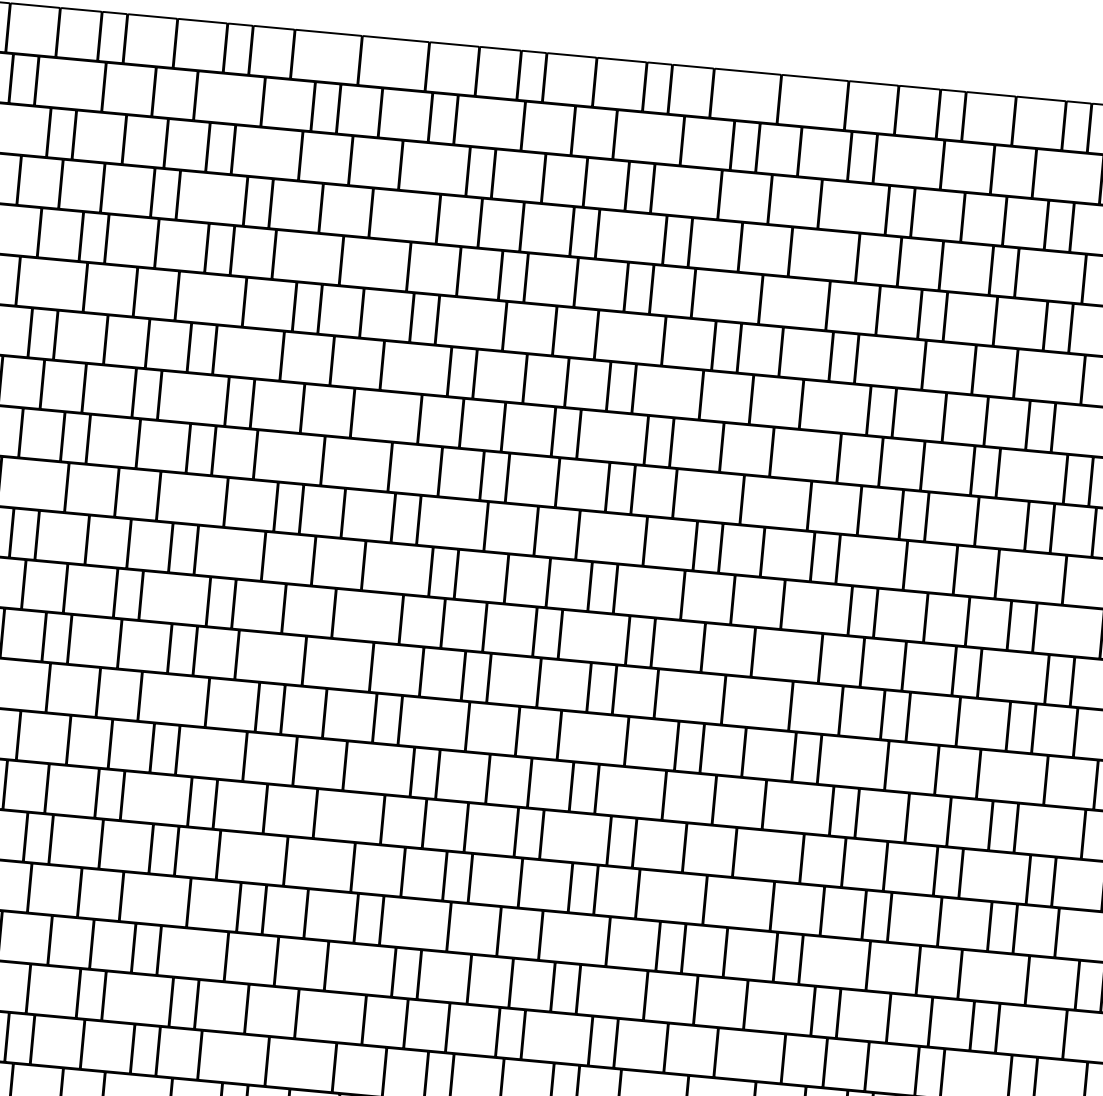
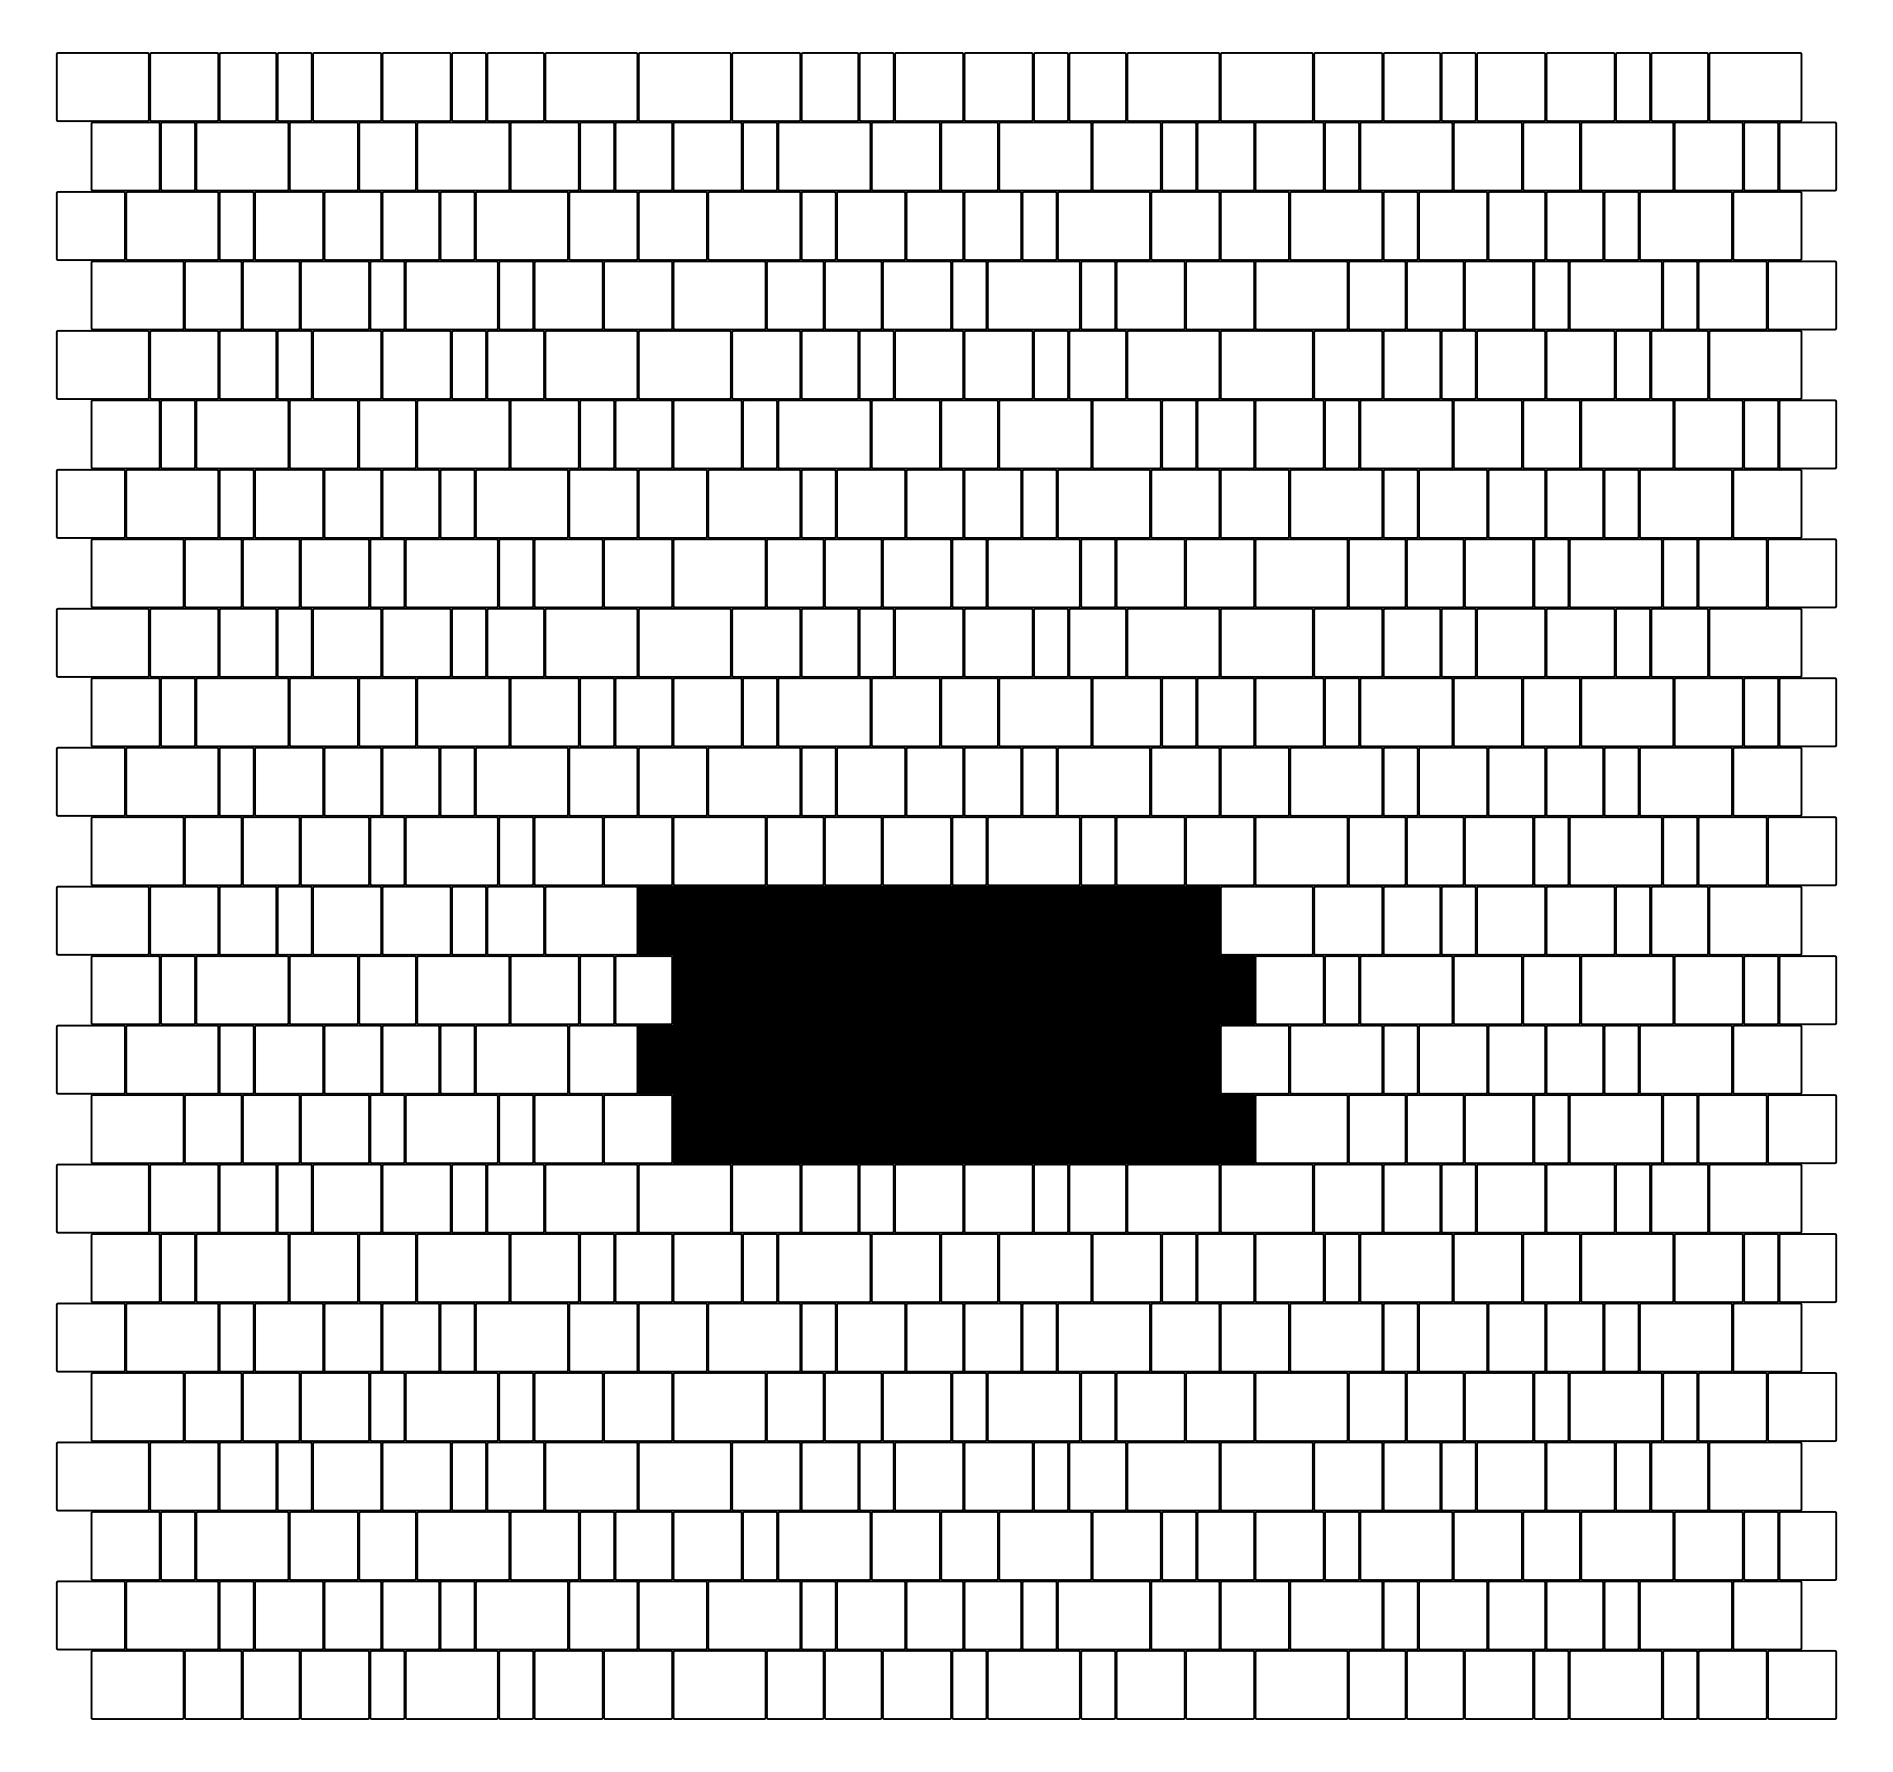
fill: (519, 756) -> (946, 1024), added

